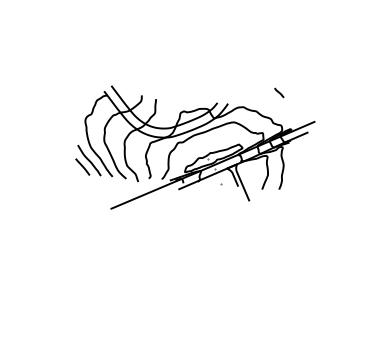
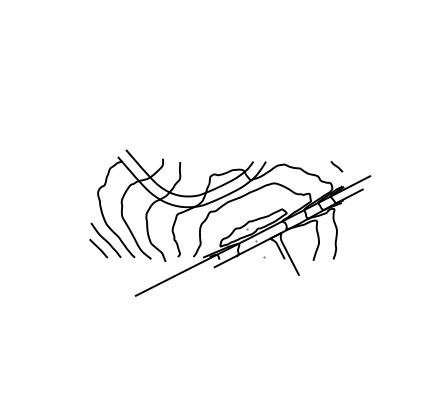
line: (279, 92) -> (336, 166), moved

